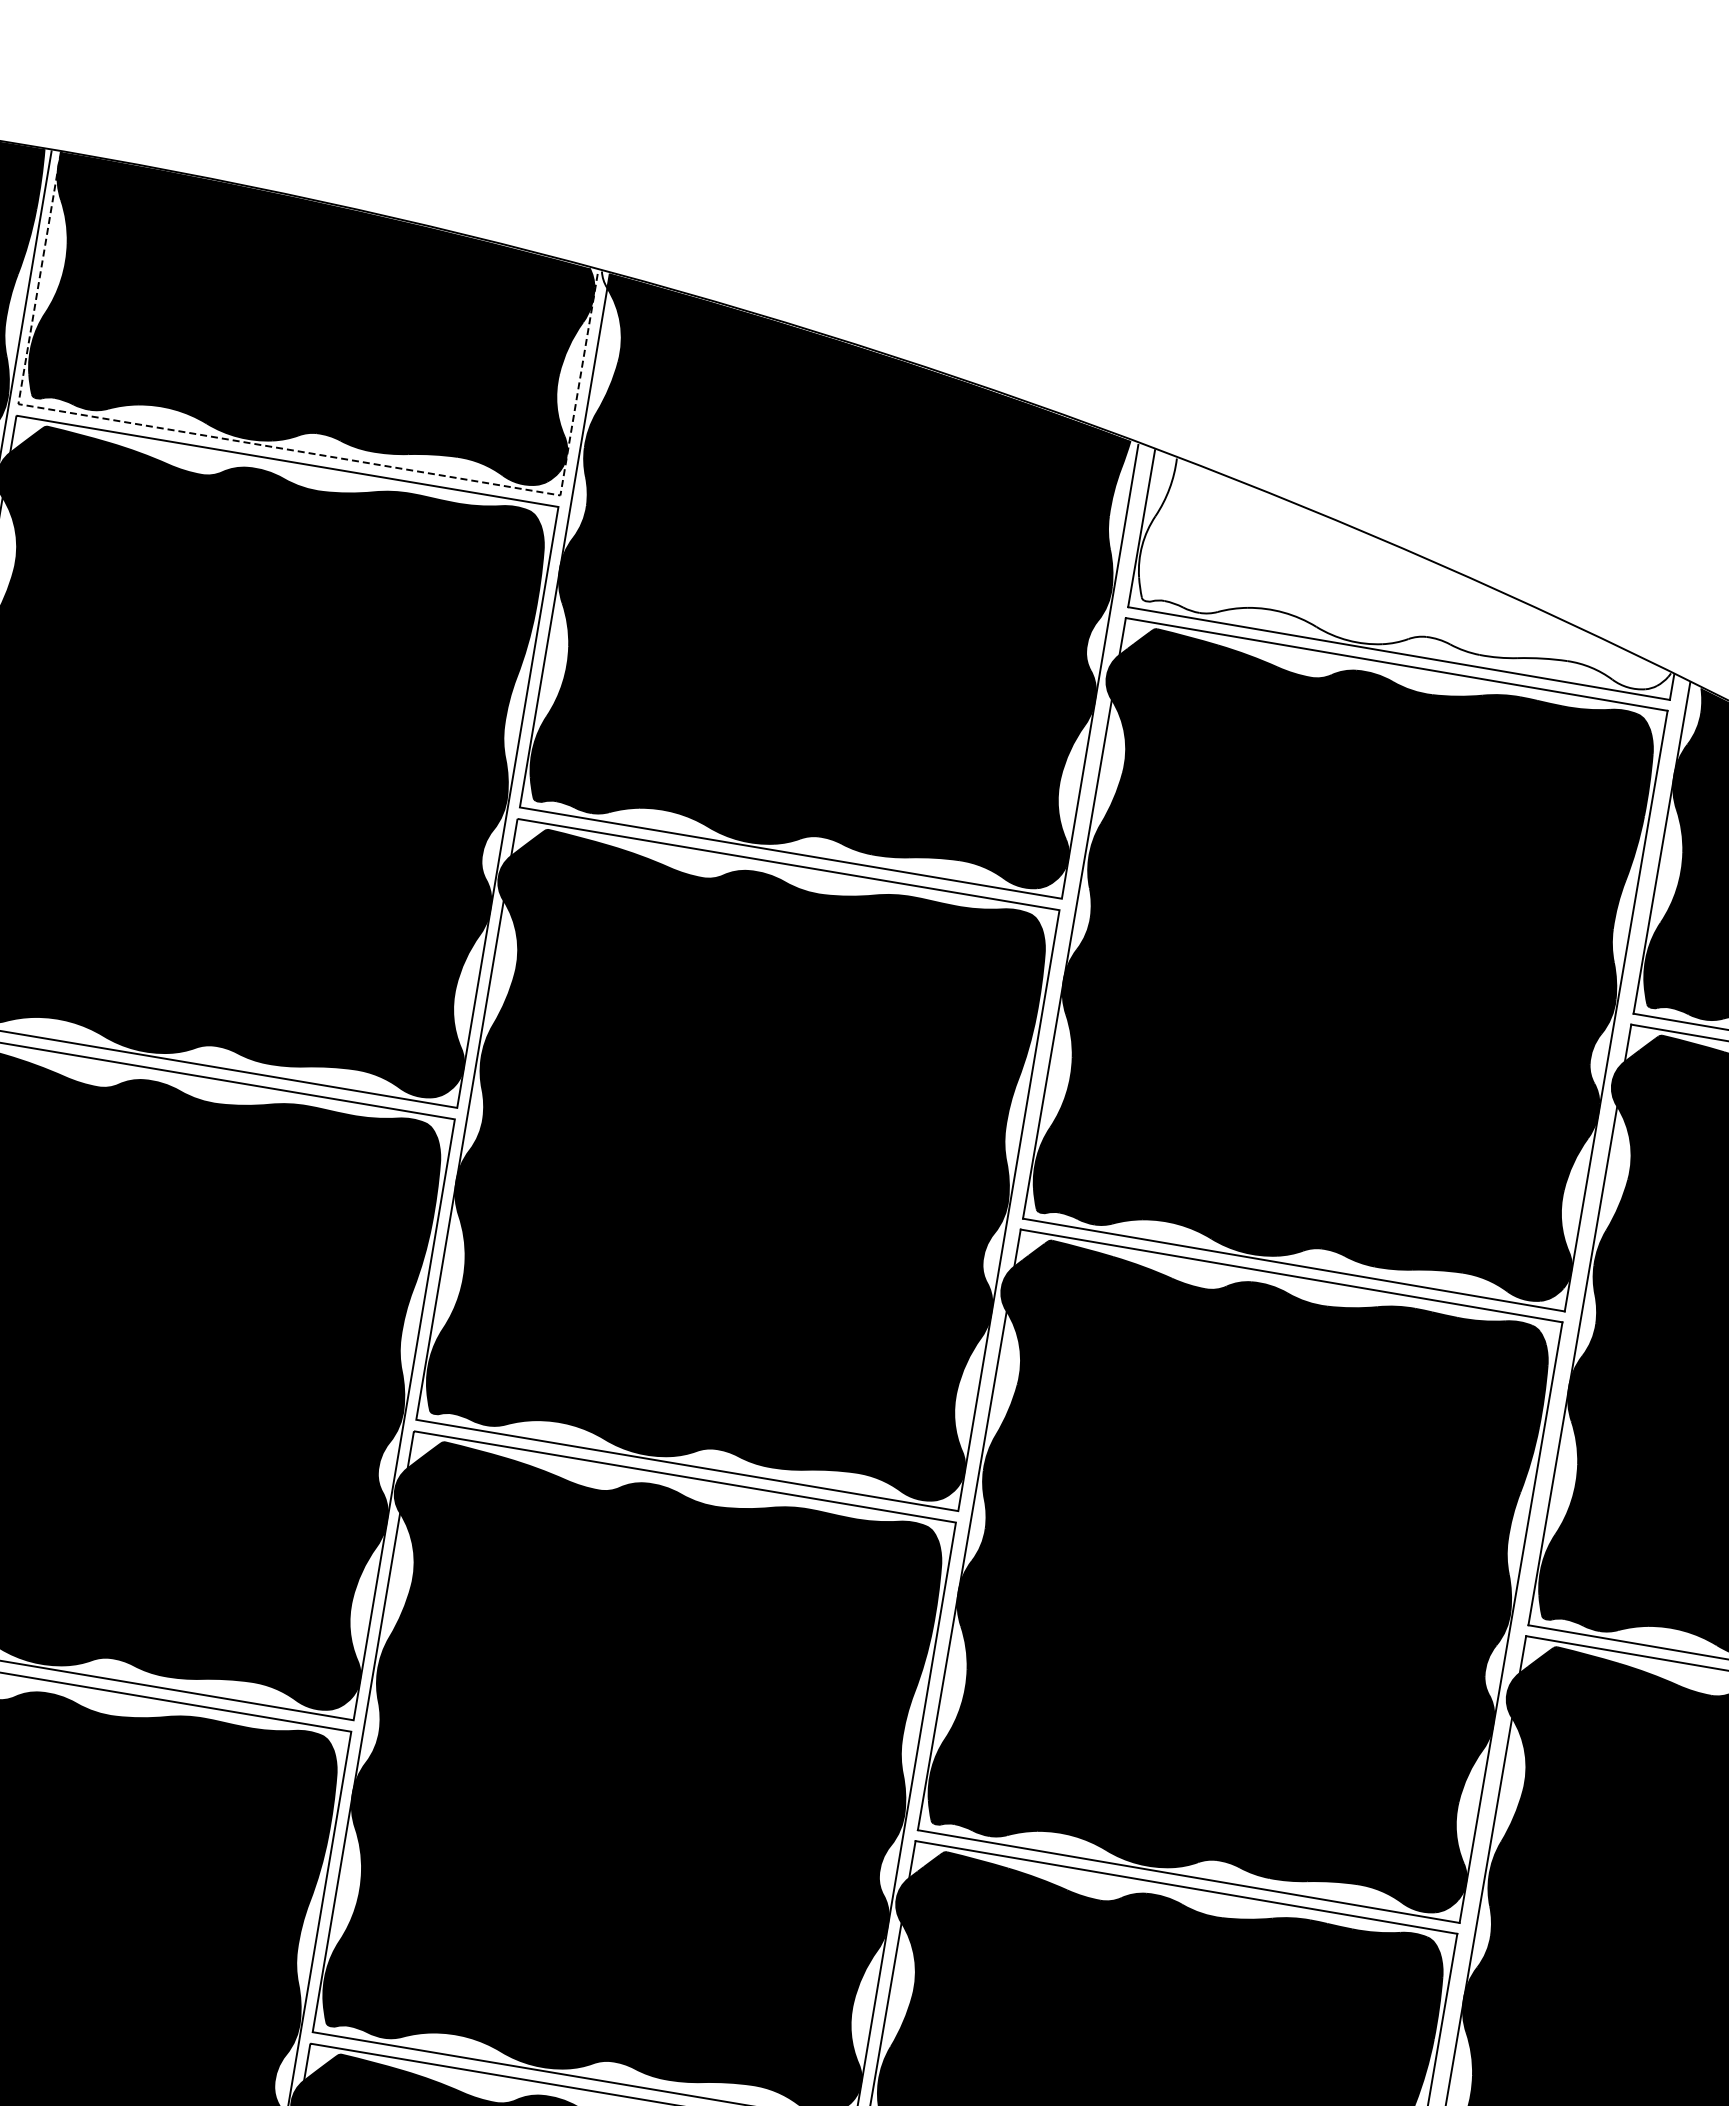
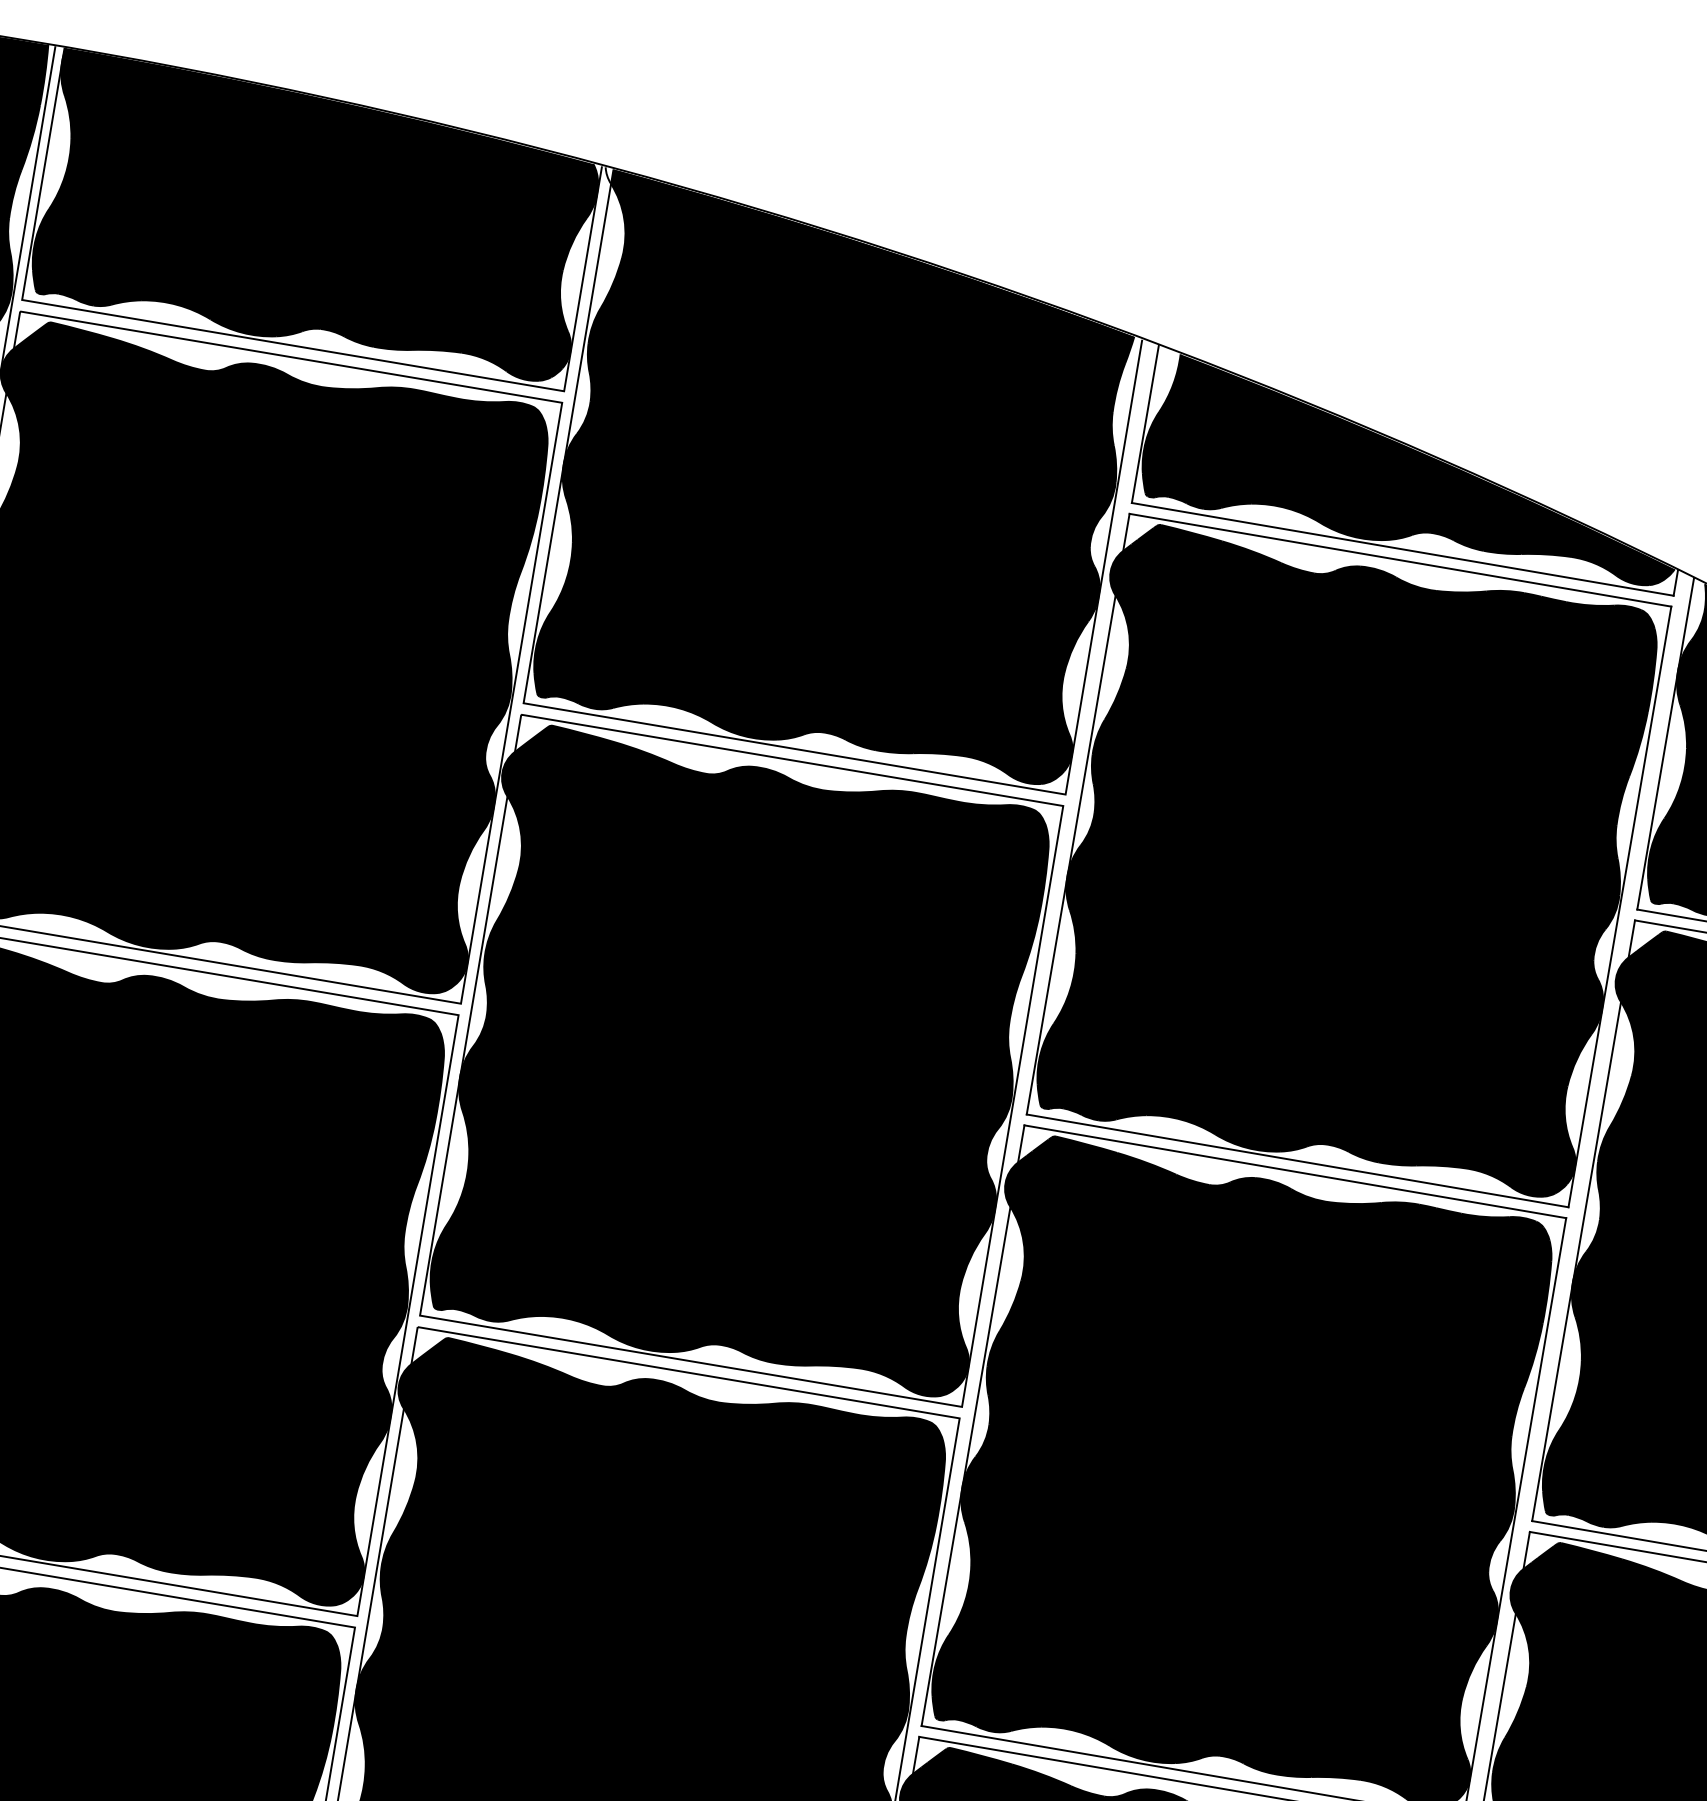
line: (276, 447) -> (280, 343), dashed -> solid
fill: (1405, 573) -> (1409, 469), added

